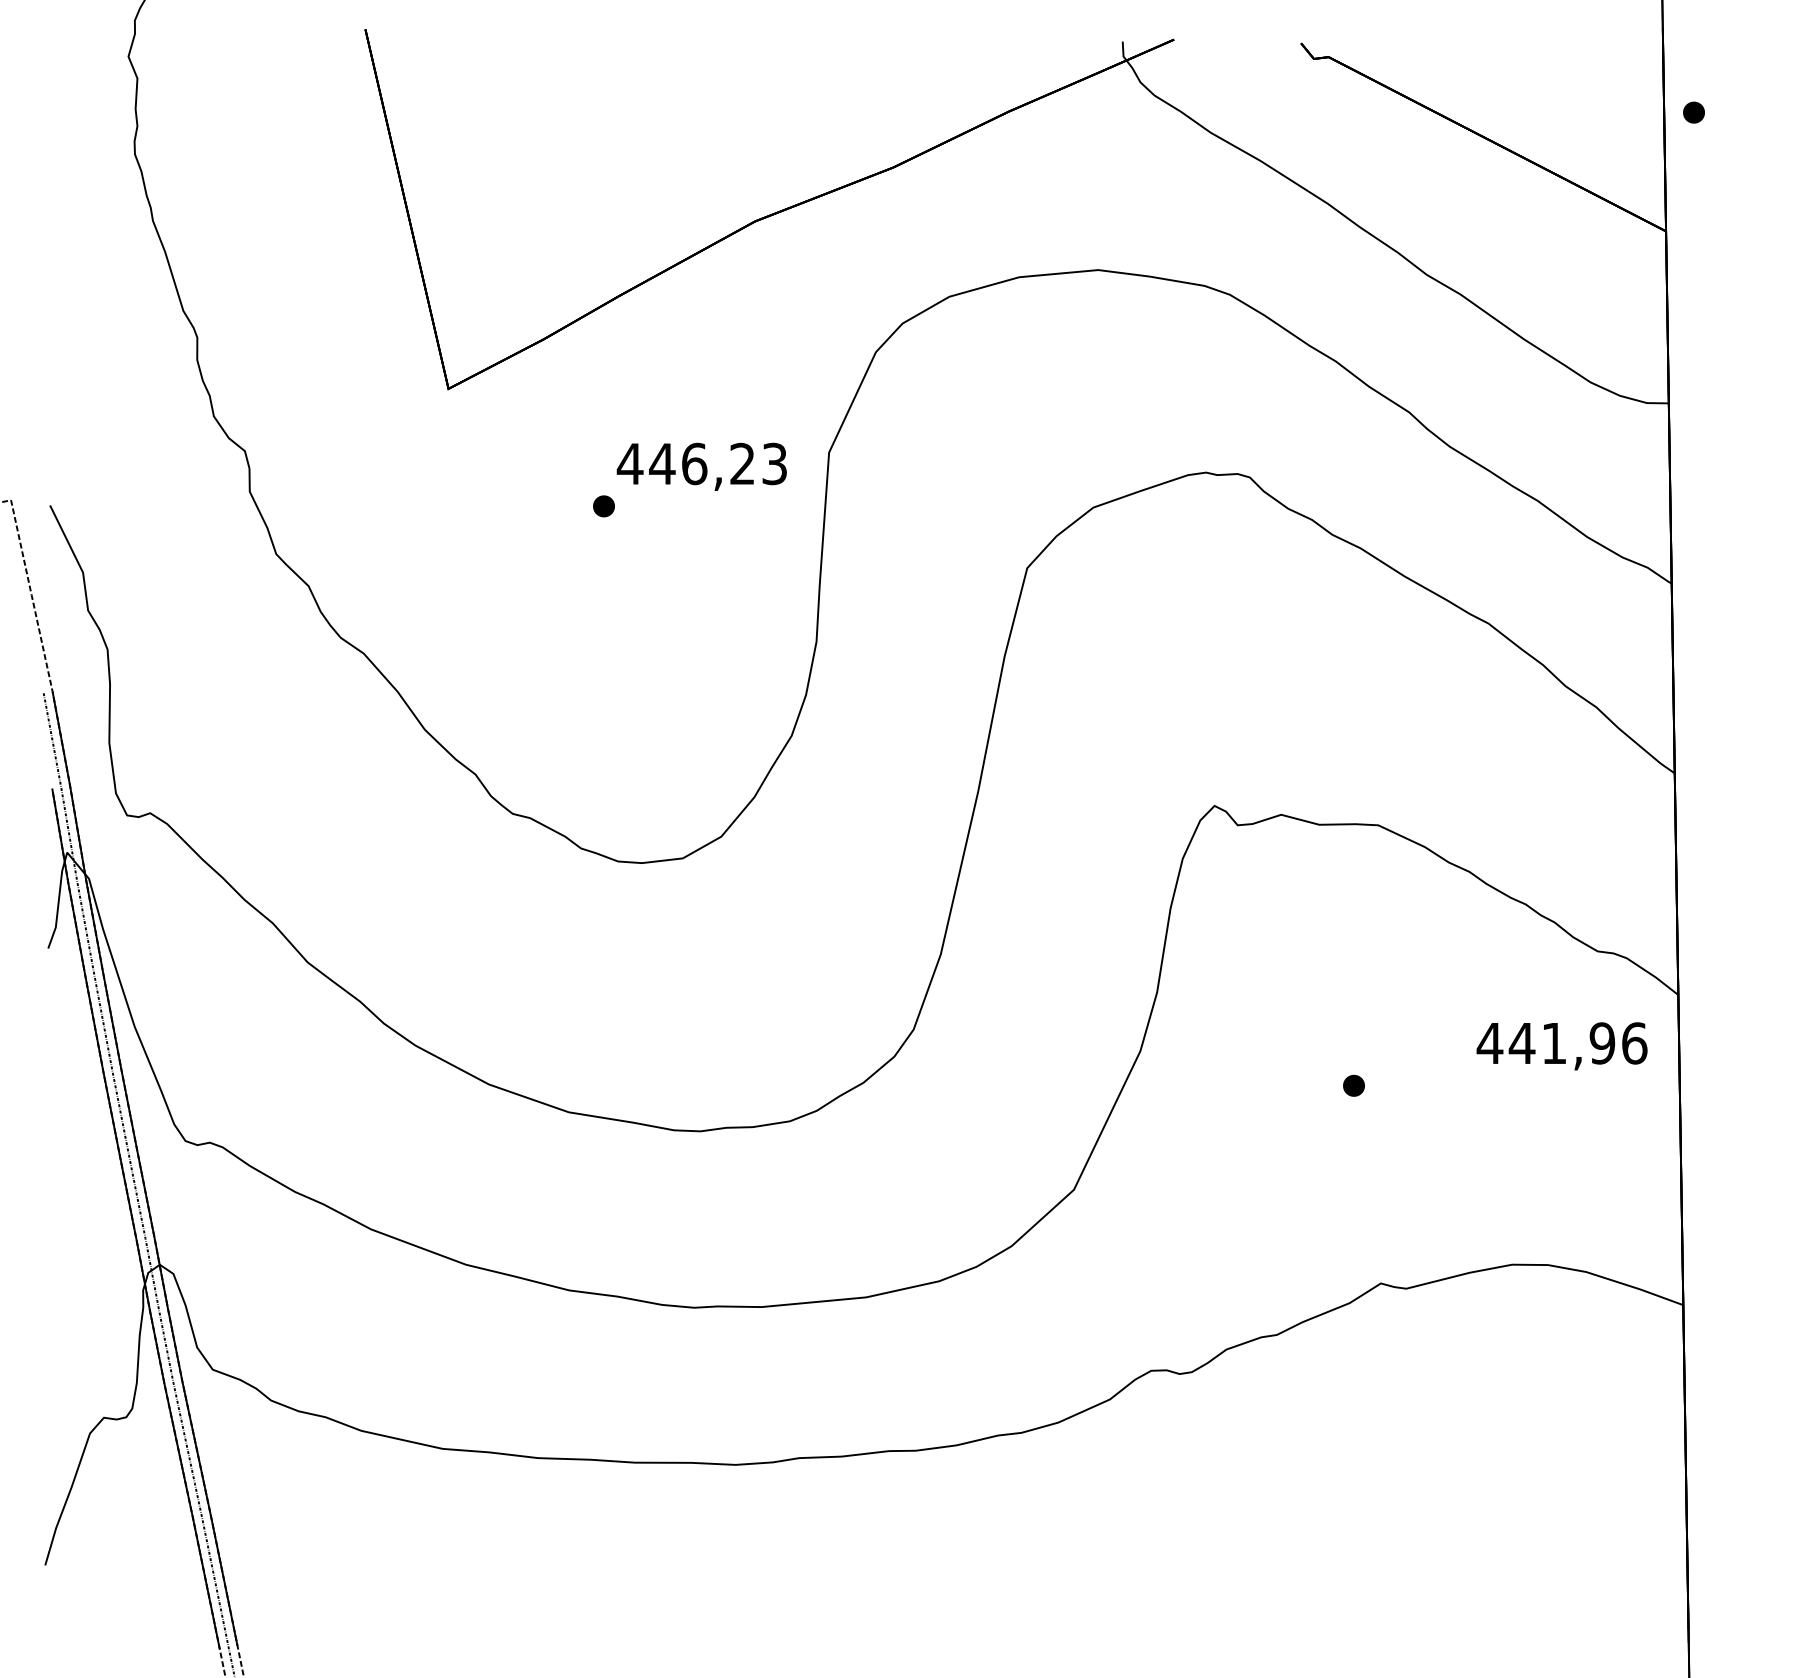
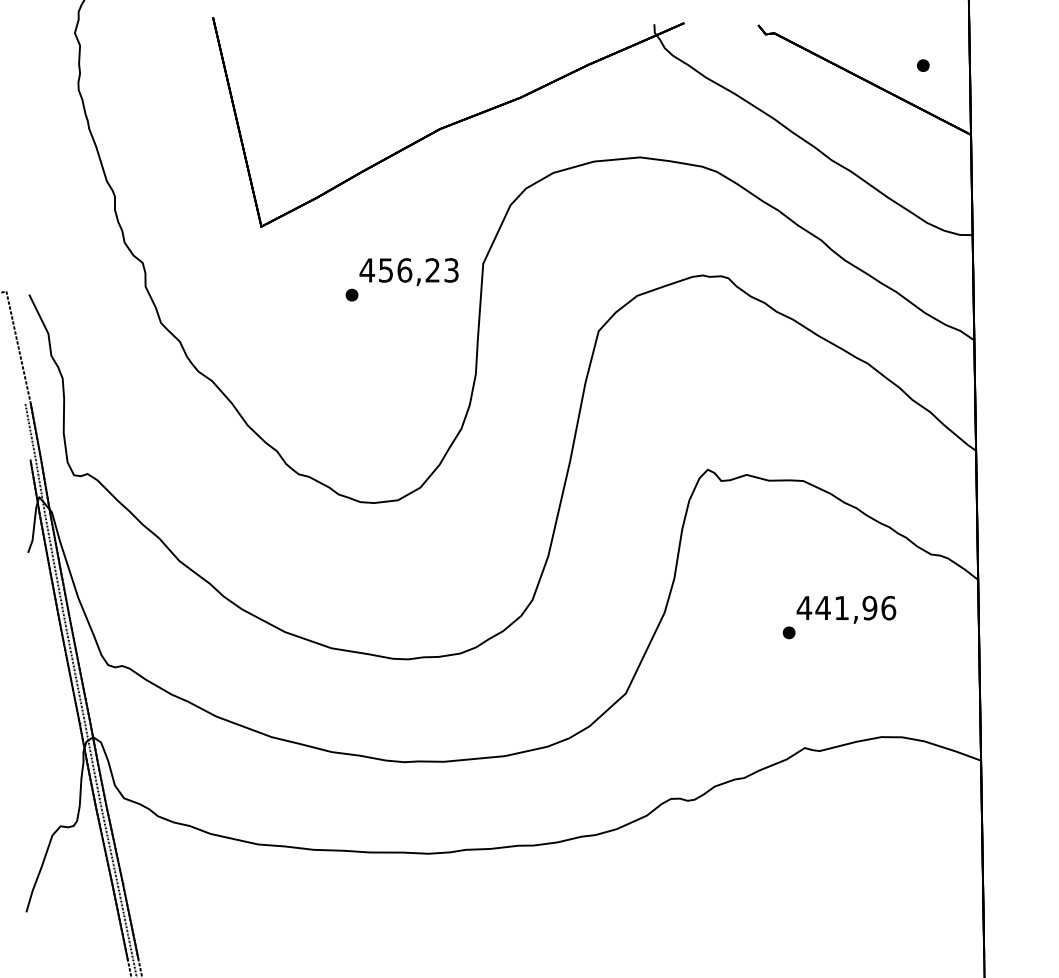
part: (1694, 112) -> (923, 65), moved
text: (661, 464) -> (385, 270), 446,23 -> 456,23
text: (1562, 1045) -> (846, 609), moved

